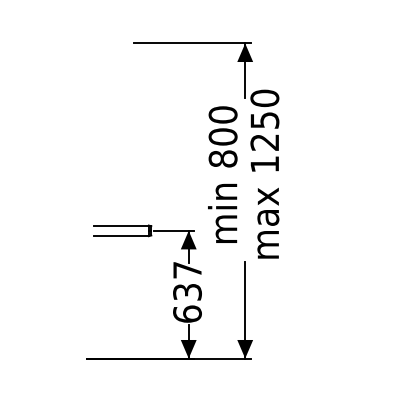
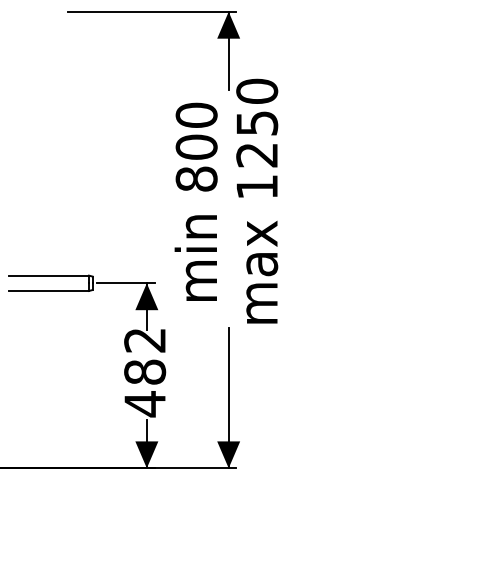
text: (187, 292) -> (145, 372), 637 -> 482

